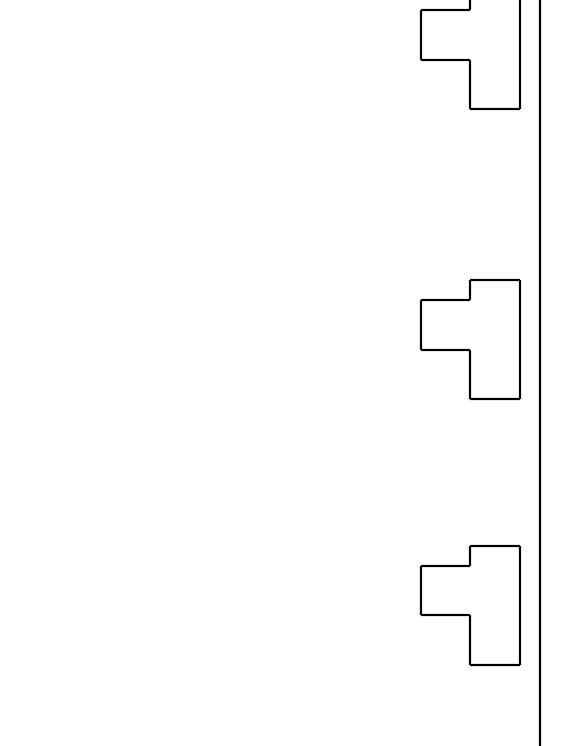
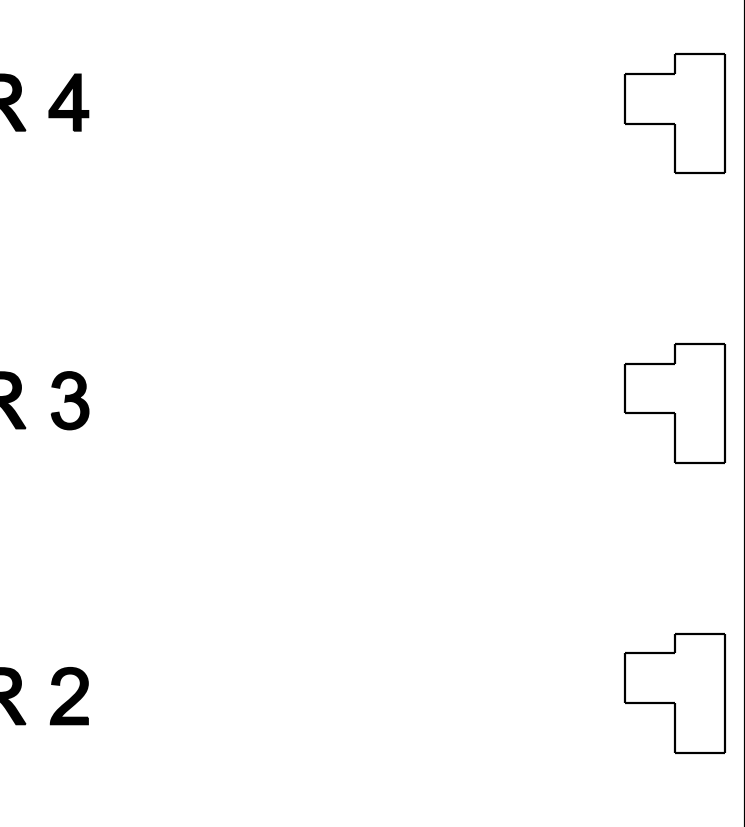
part: (470, 605) -> (674, 693), moved

